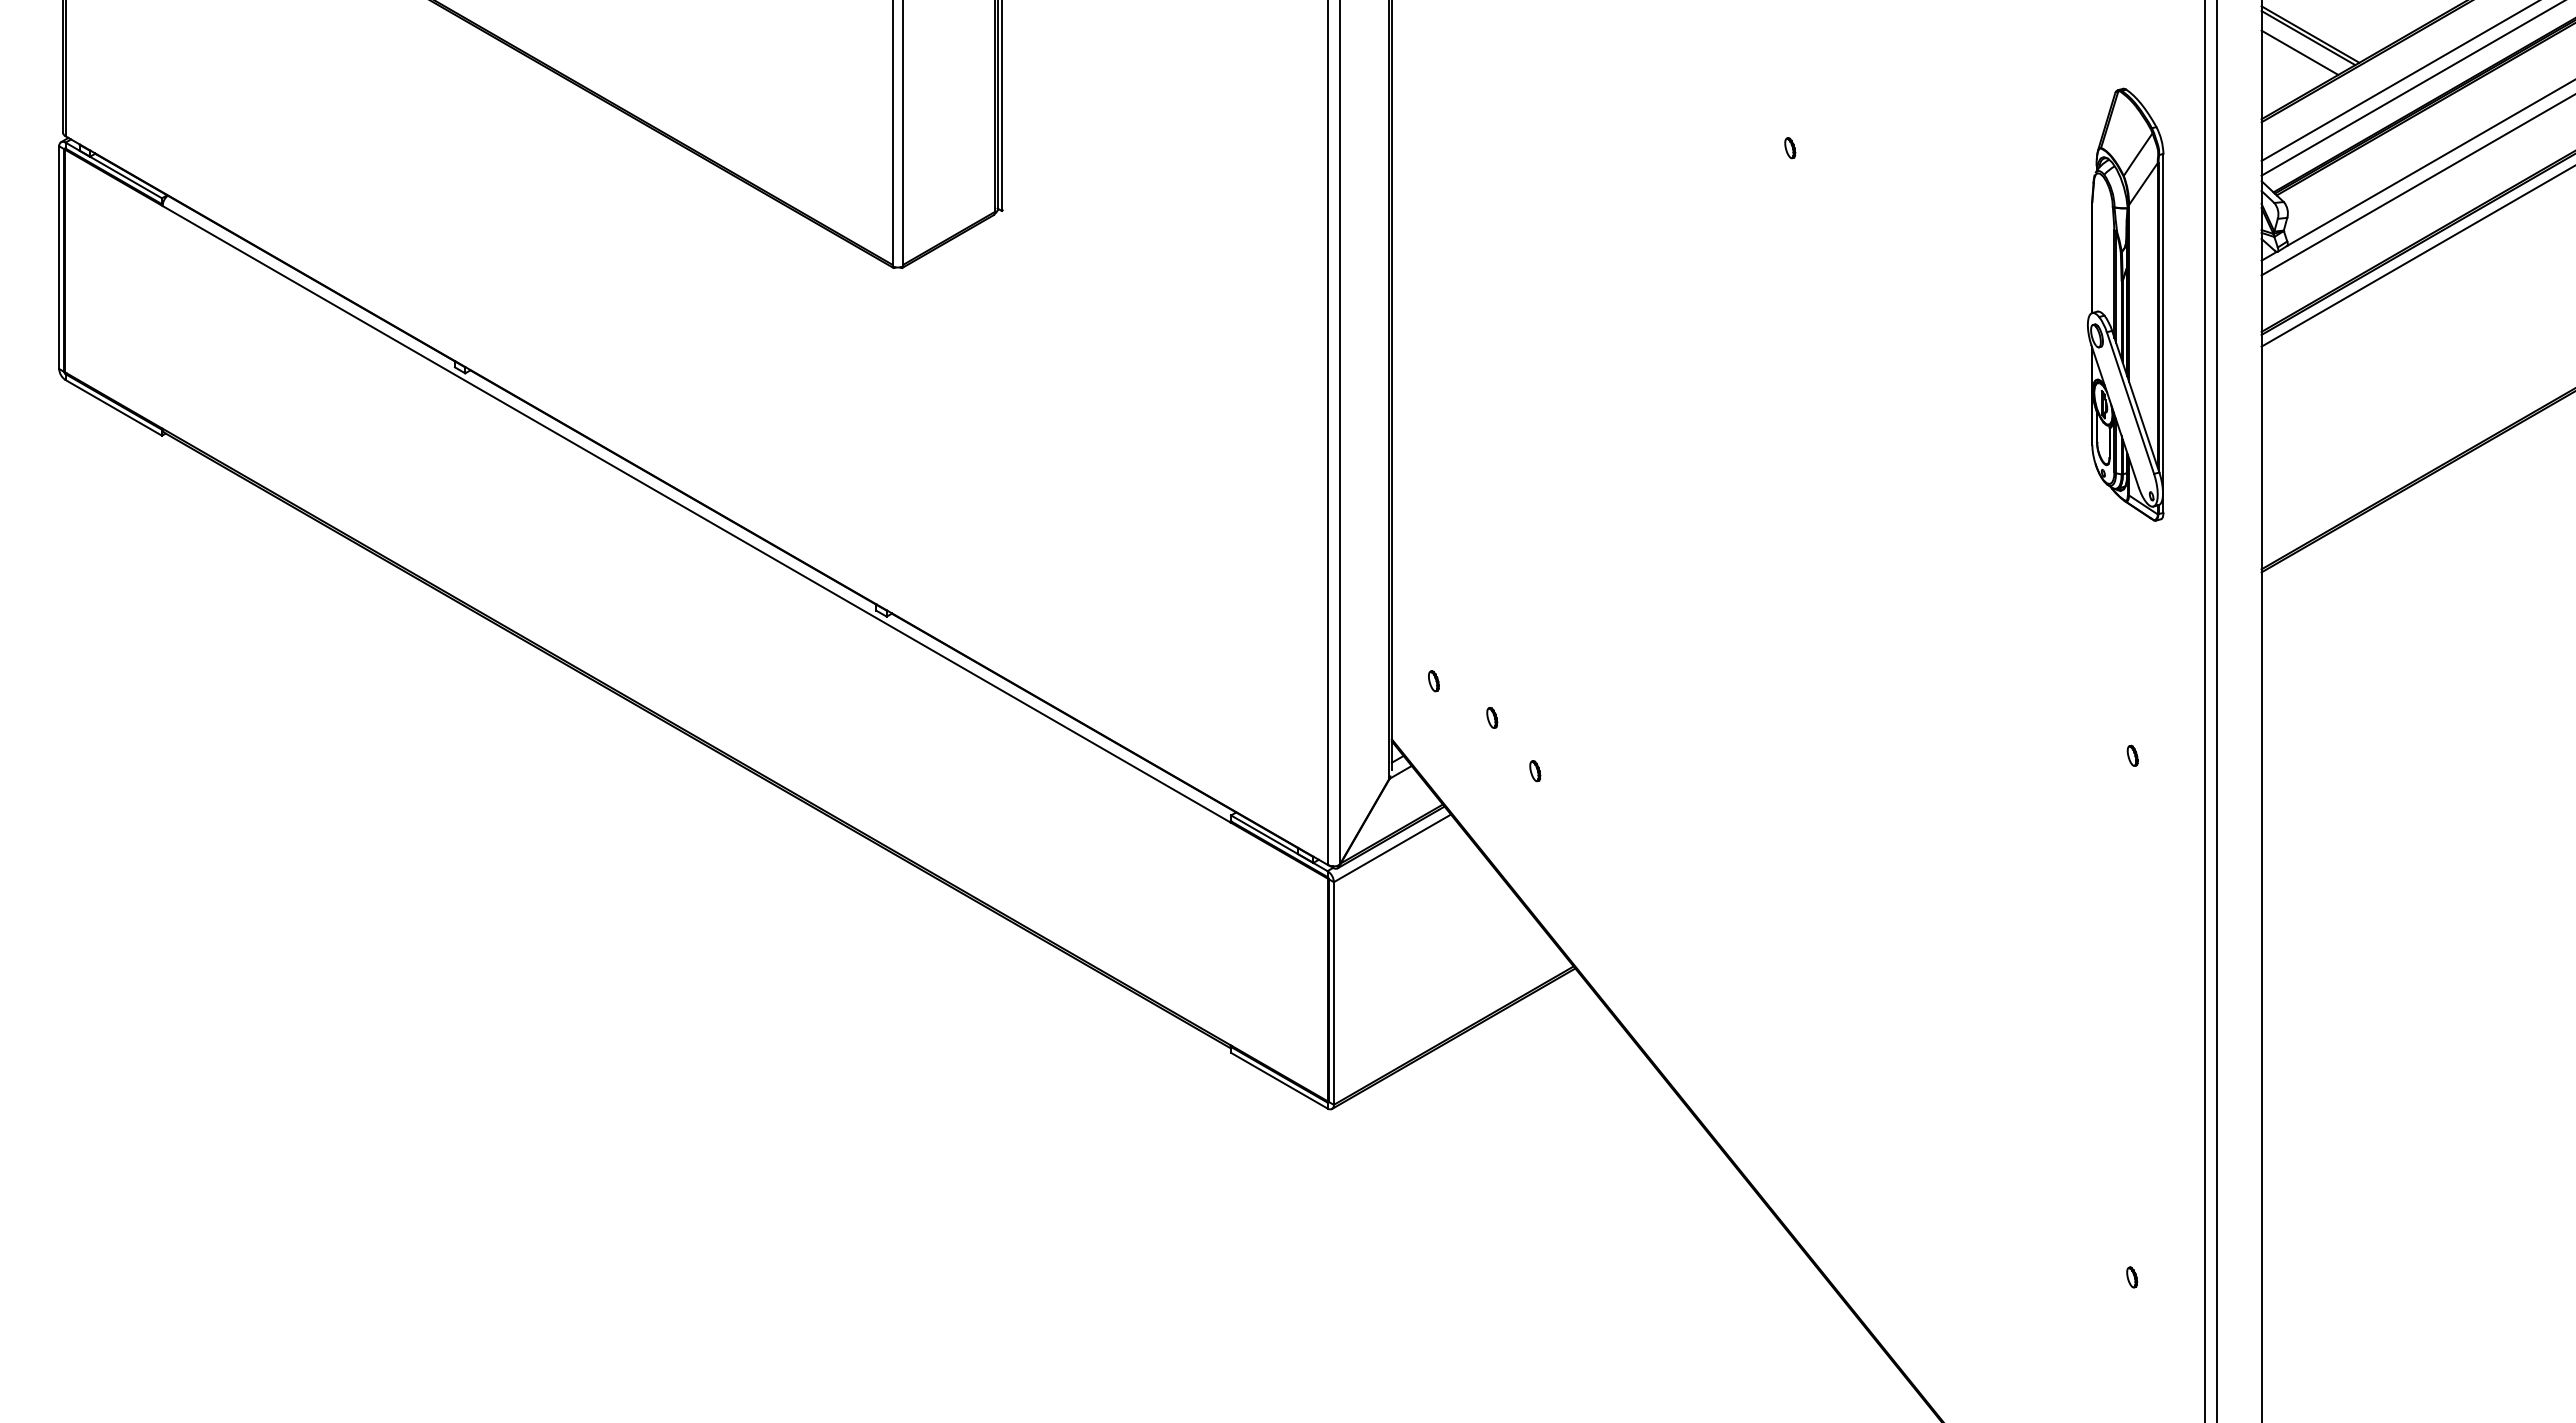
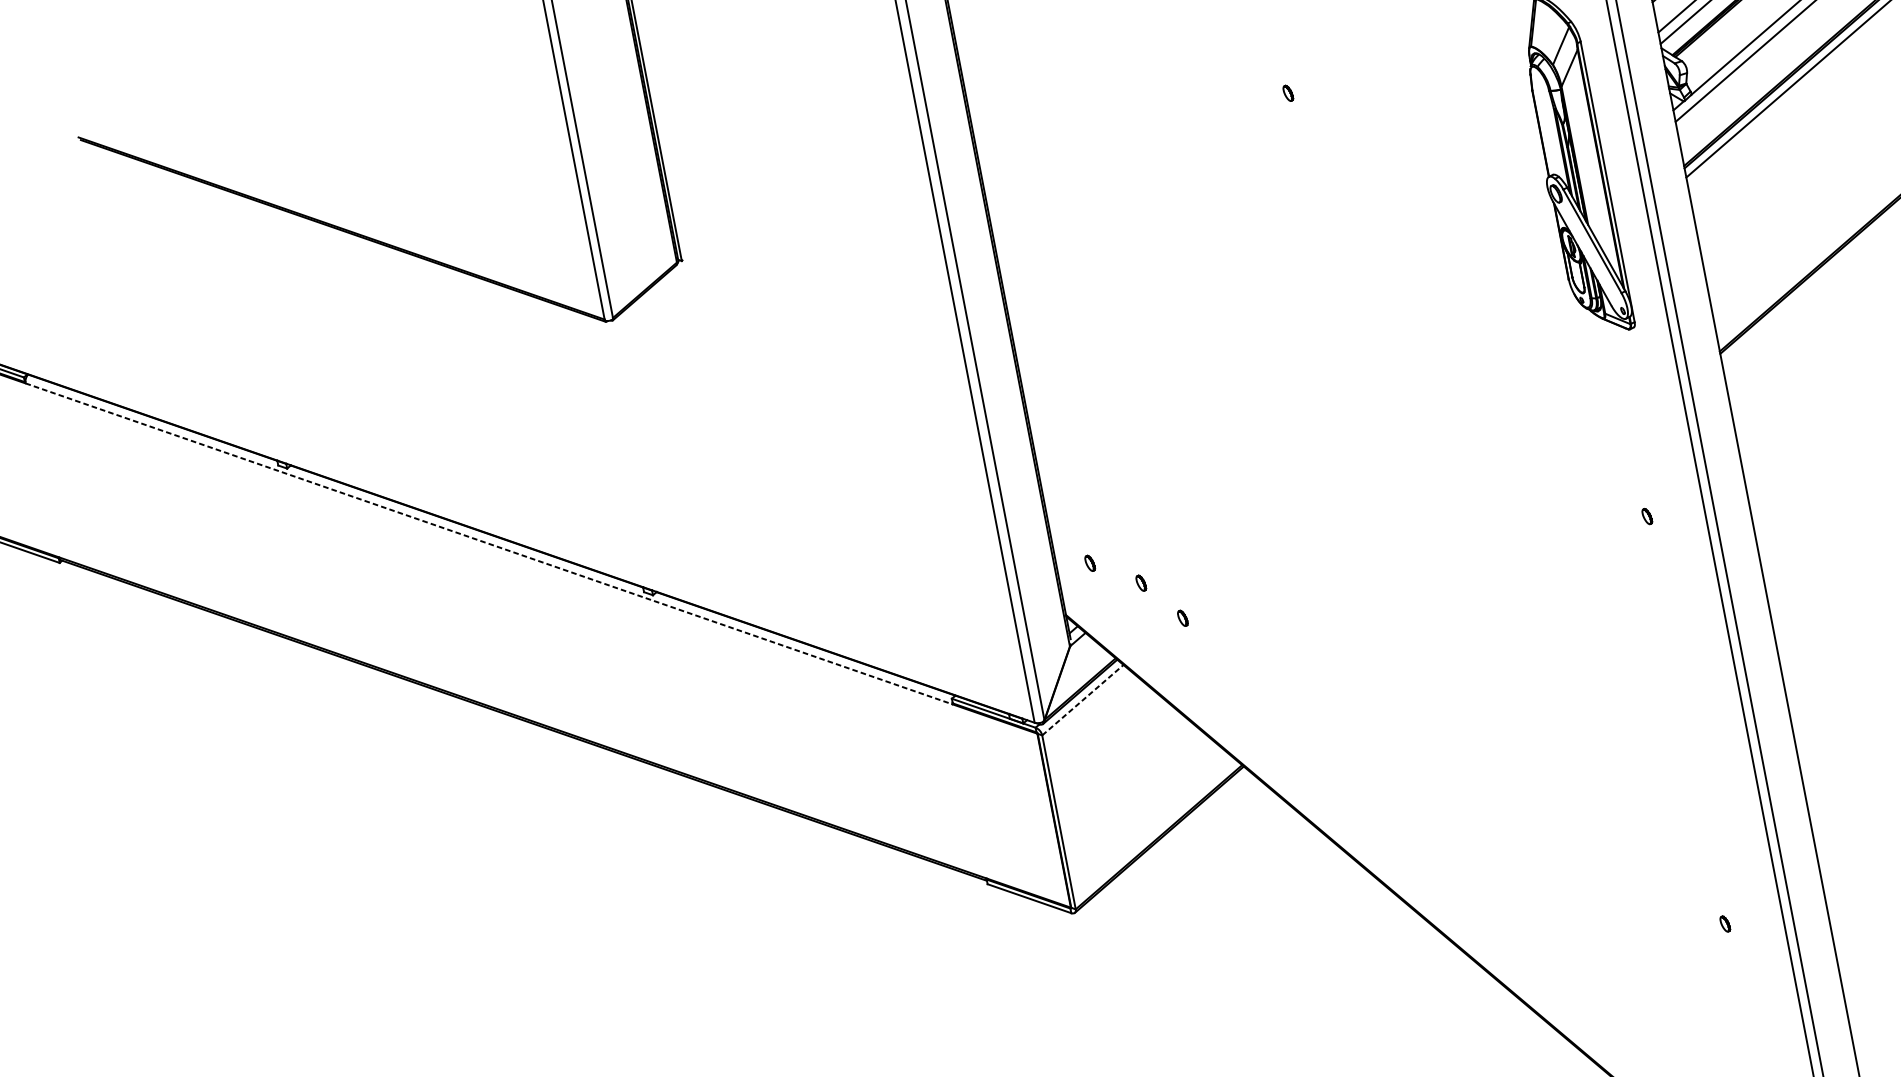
line: (696, 514) -> (489, 544), solid -> dashed
line: (1392, 848) -> (1082, 700), solid -> dashed

